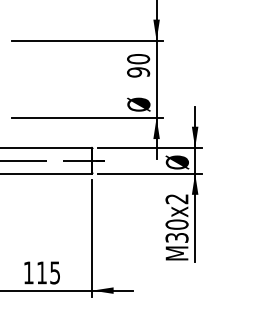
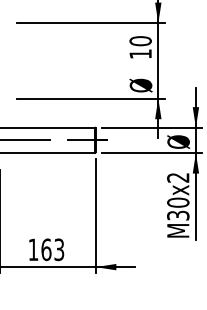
text: (138, 72) -> (140, 54), 90 -> 10
text: (48, 272) -> (52, 249), 115 -> 163

